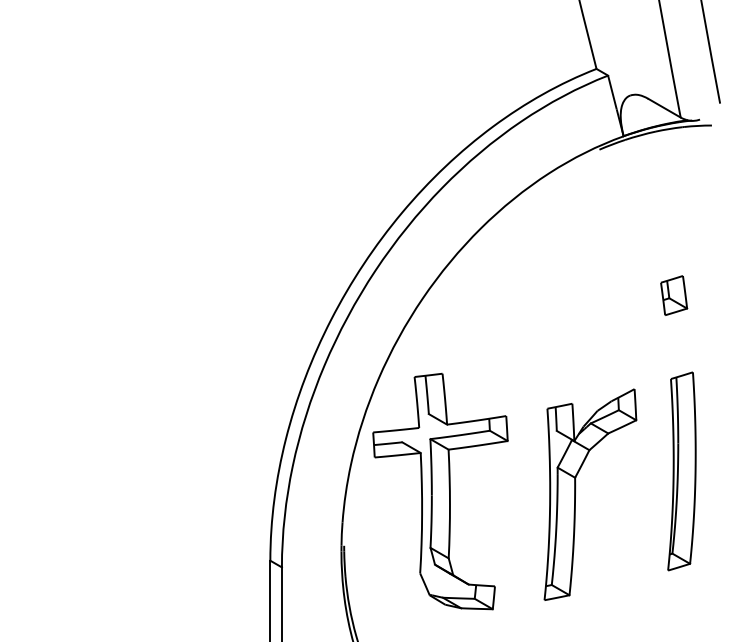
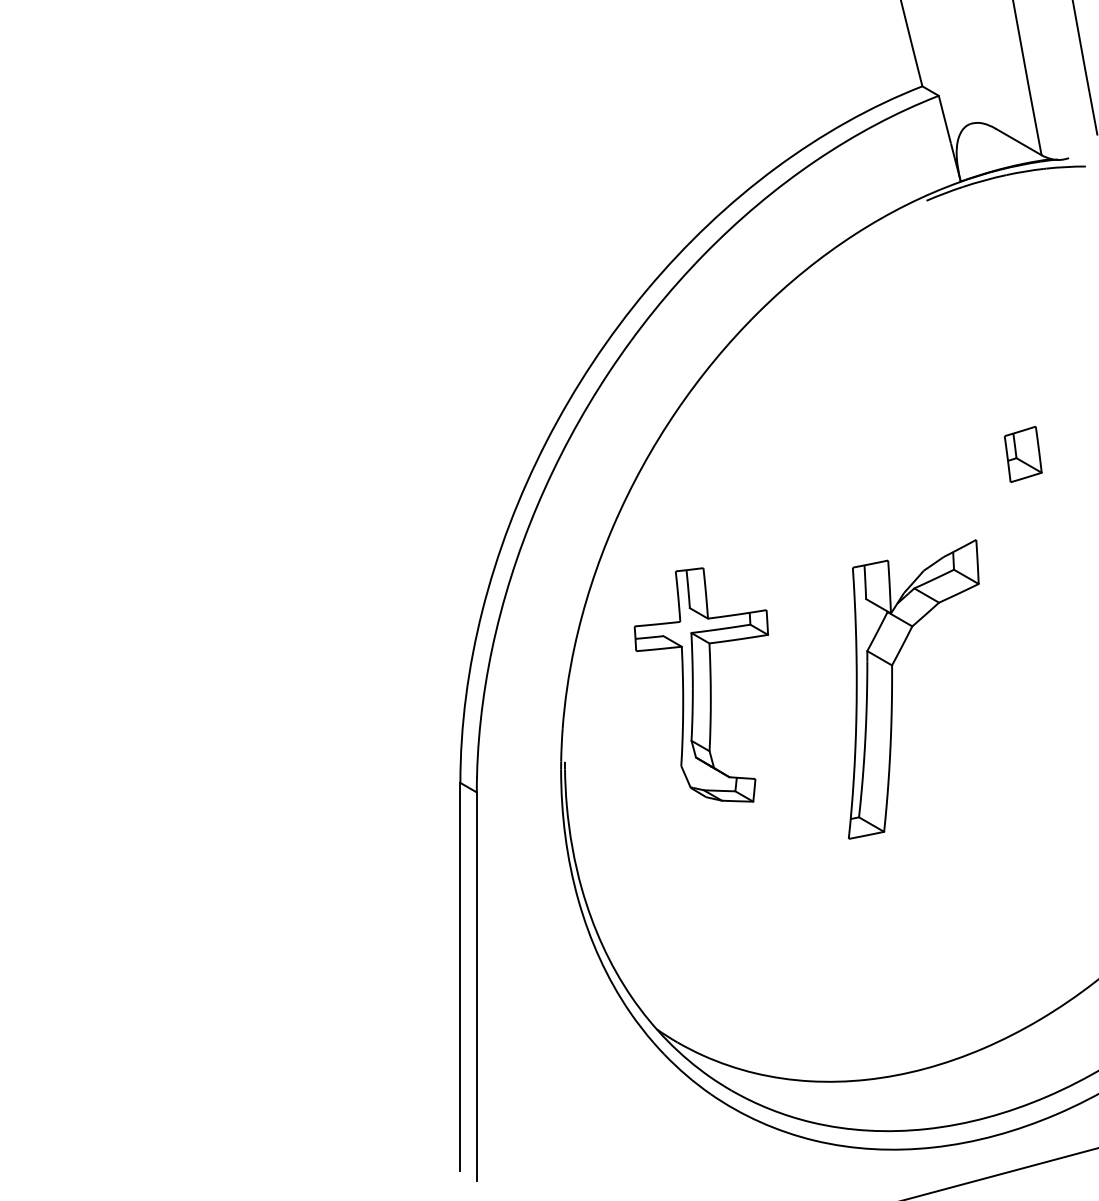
part: (673, 294) -> (1022, 453), moved
part: (682, 471) -> (1043, 656), removed
part: (440, 491) -> (701, 684), size x0.7

